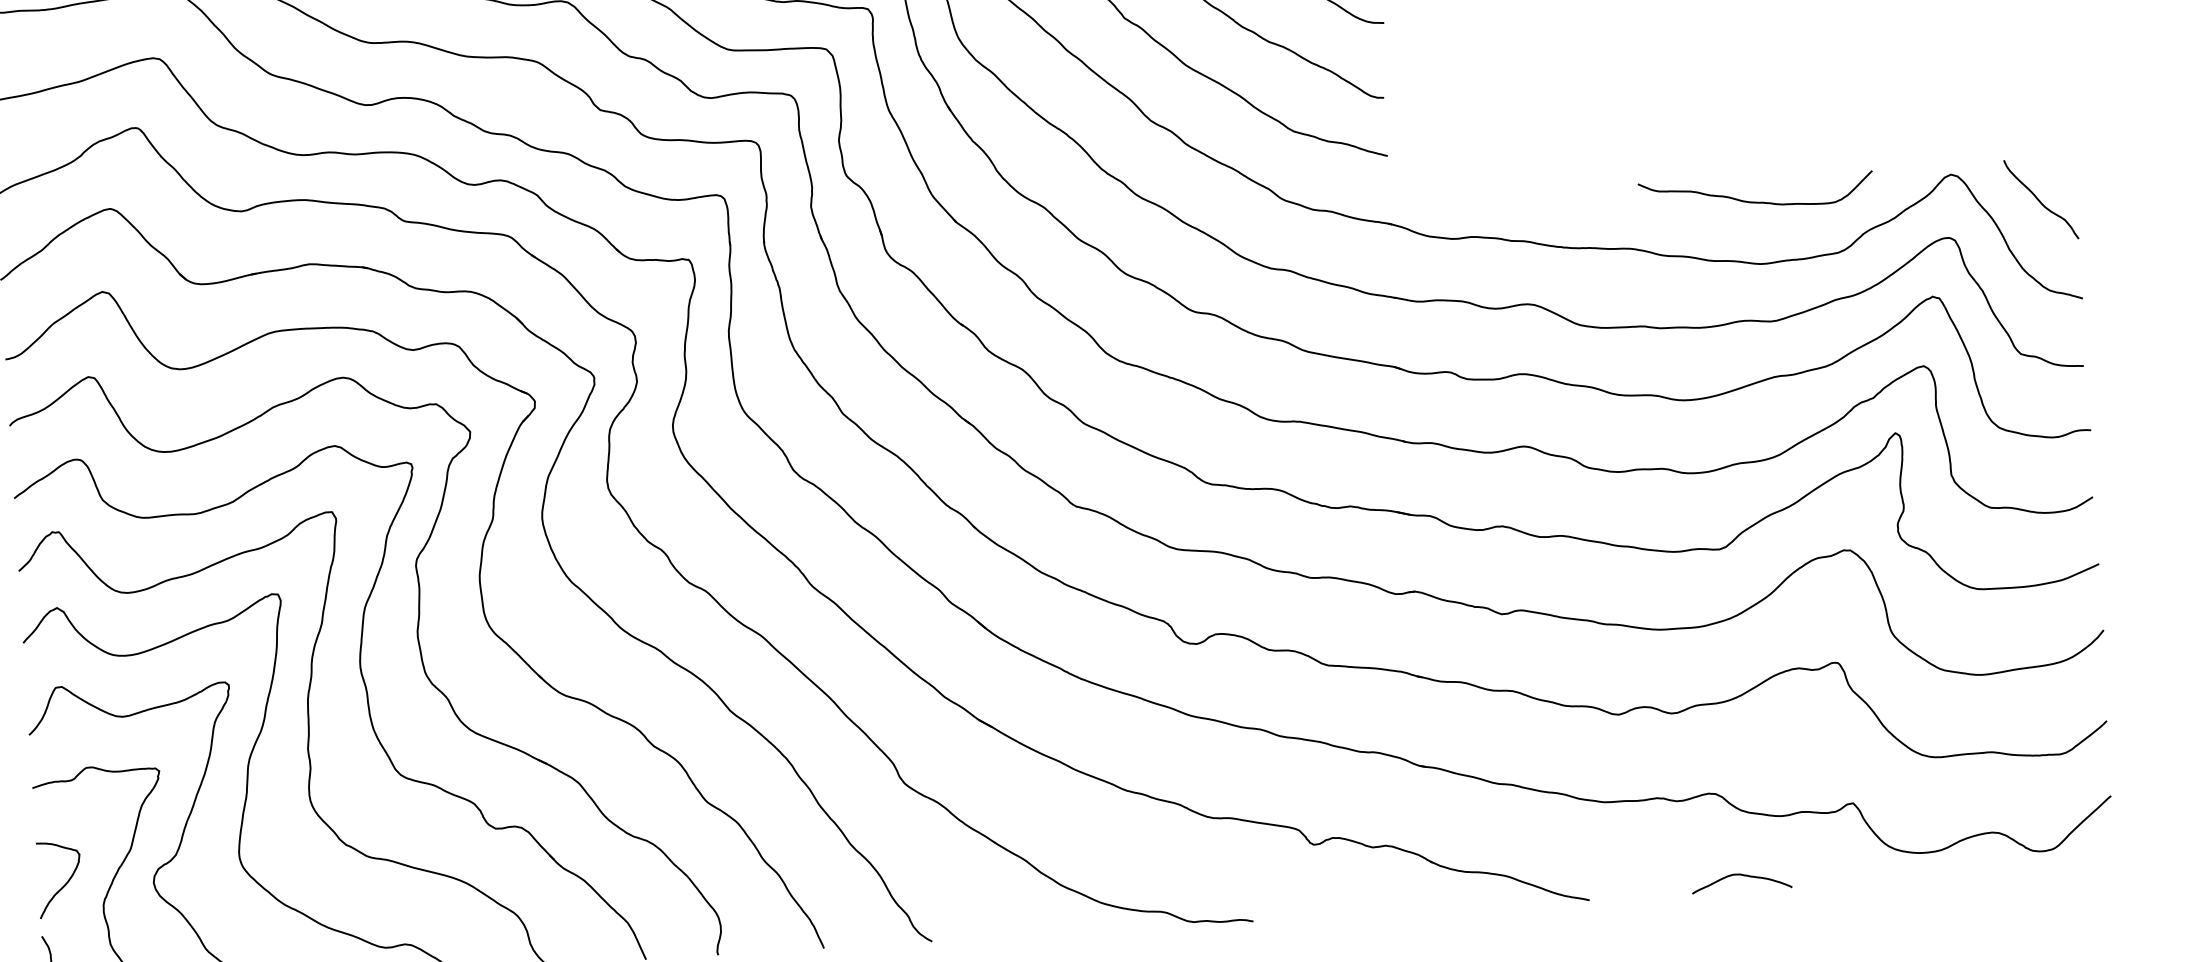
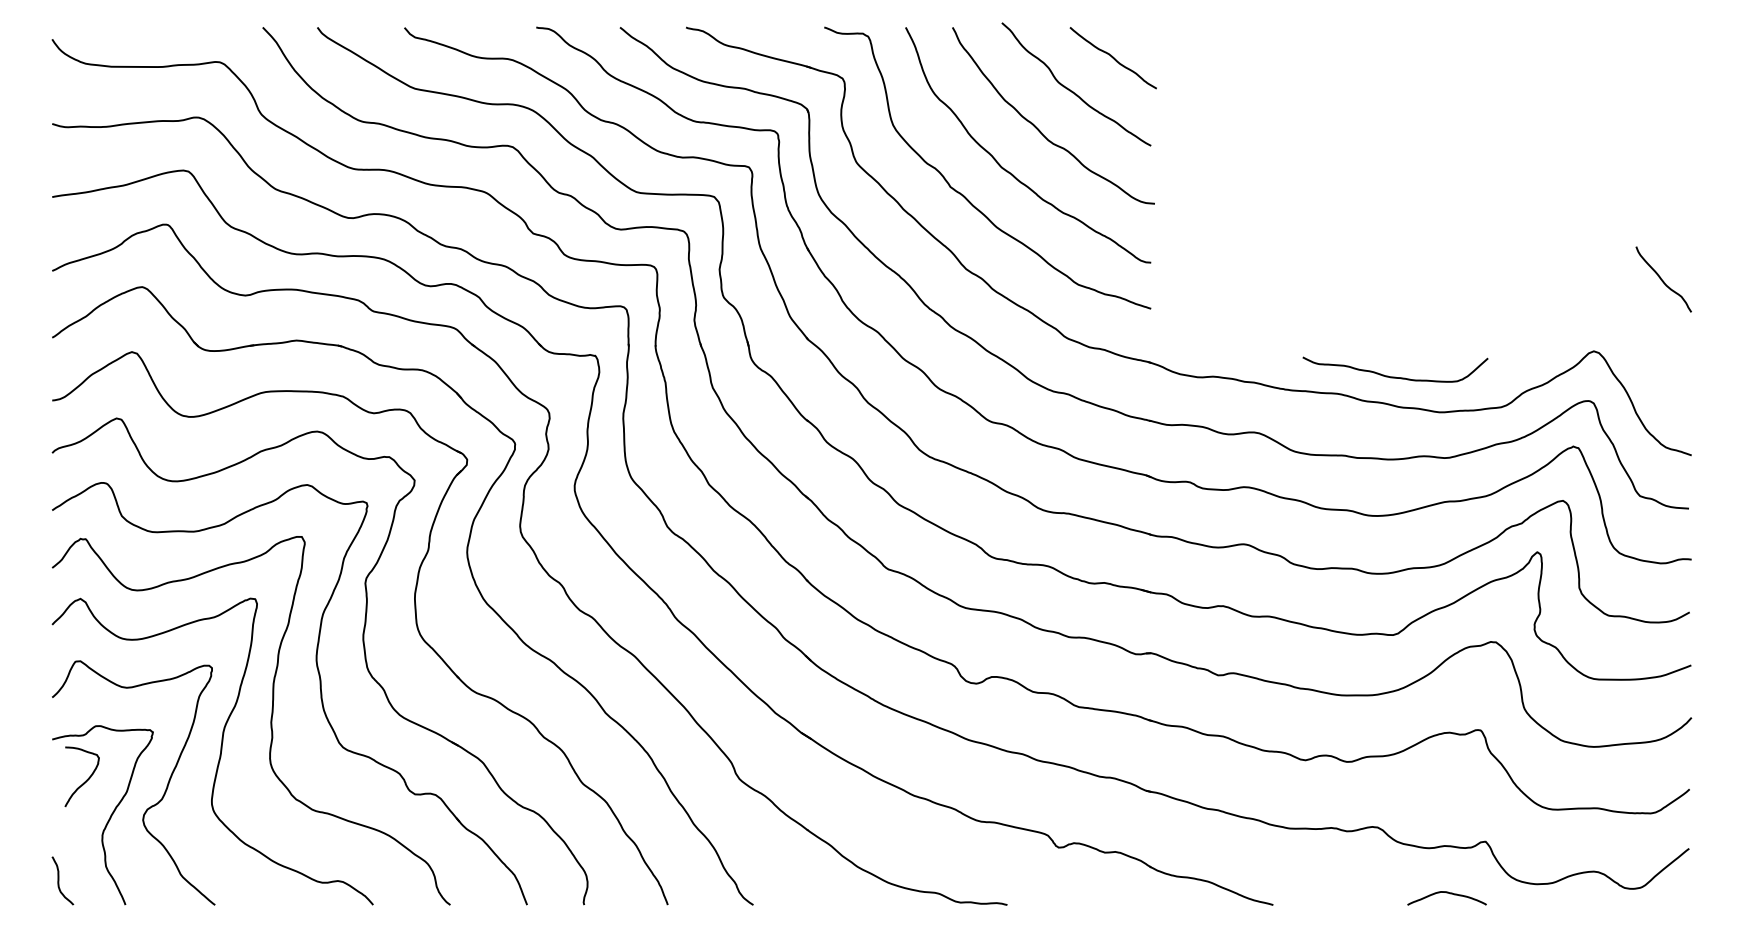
curve: (2039, 199) -> (1662, 279), moved
curve: (1756, 201) -> (1395, 376), moved
curve: (1740, 876) -> (1446, 893), moved
curve: (64, 883) -> (85, 780), moved

